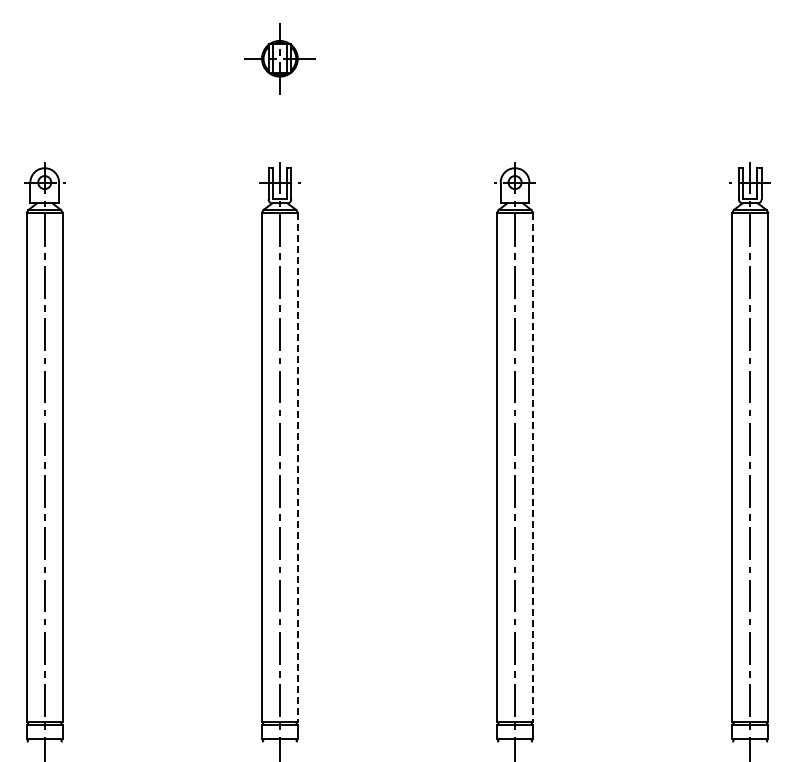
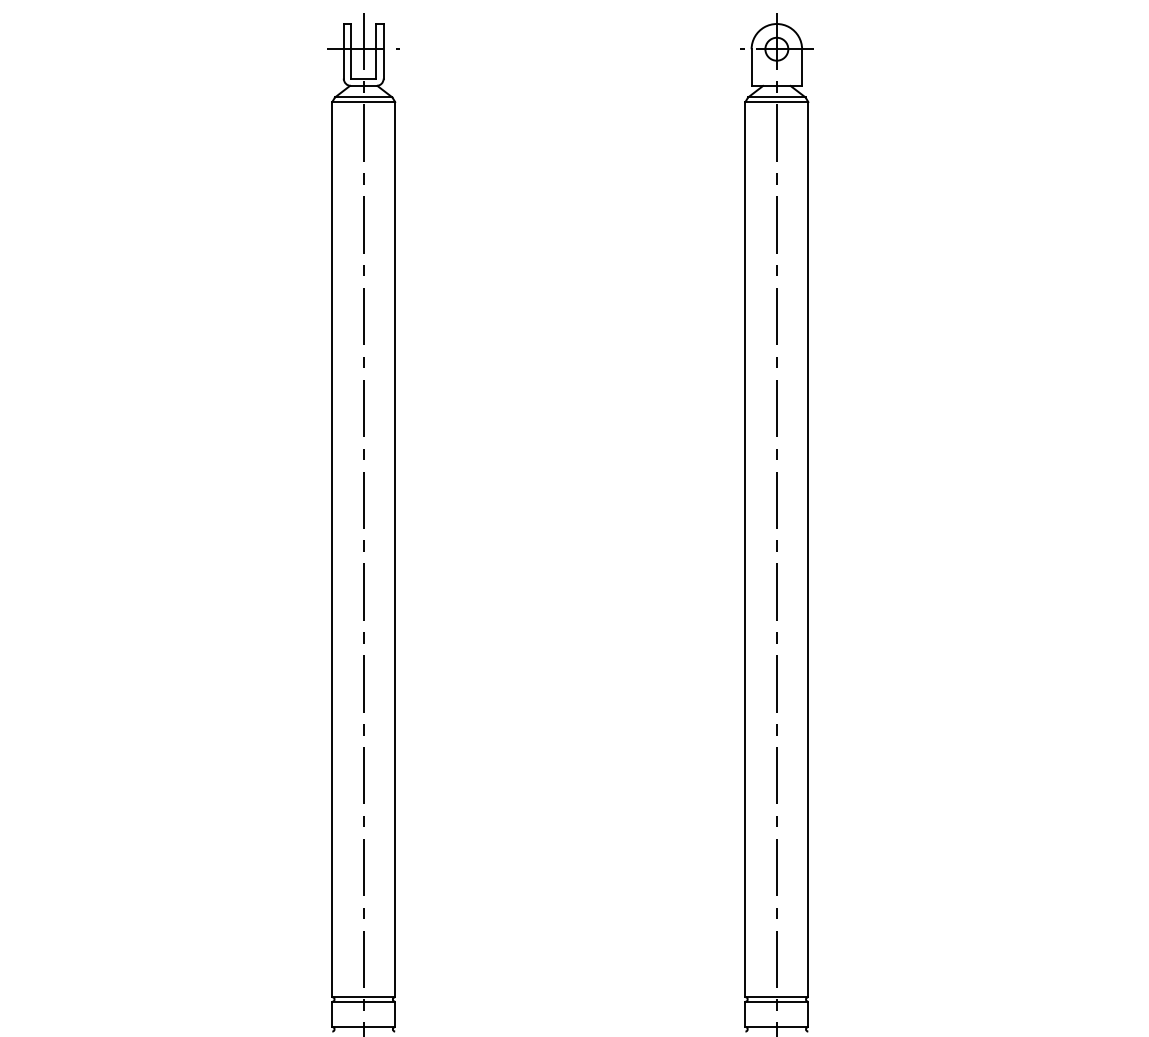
line: (297, 467) -> (394, 549), dashed -> solid
line: (532, 467) -> (807, 549), dashed -> solid

